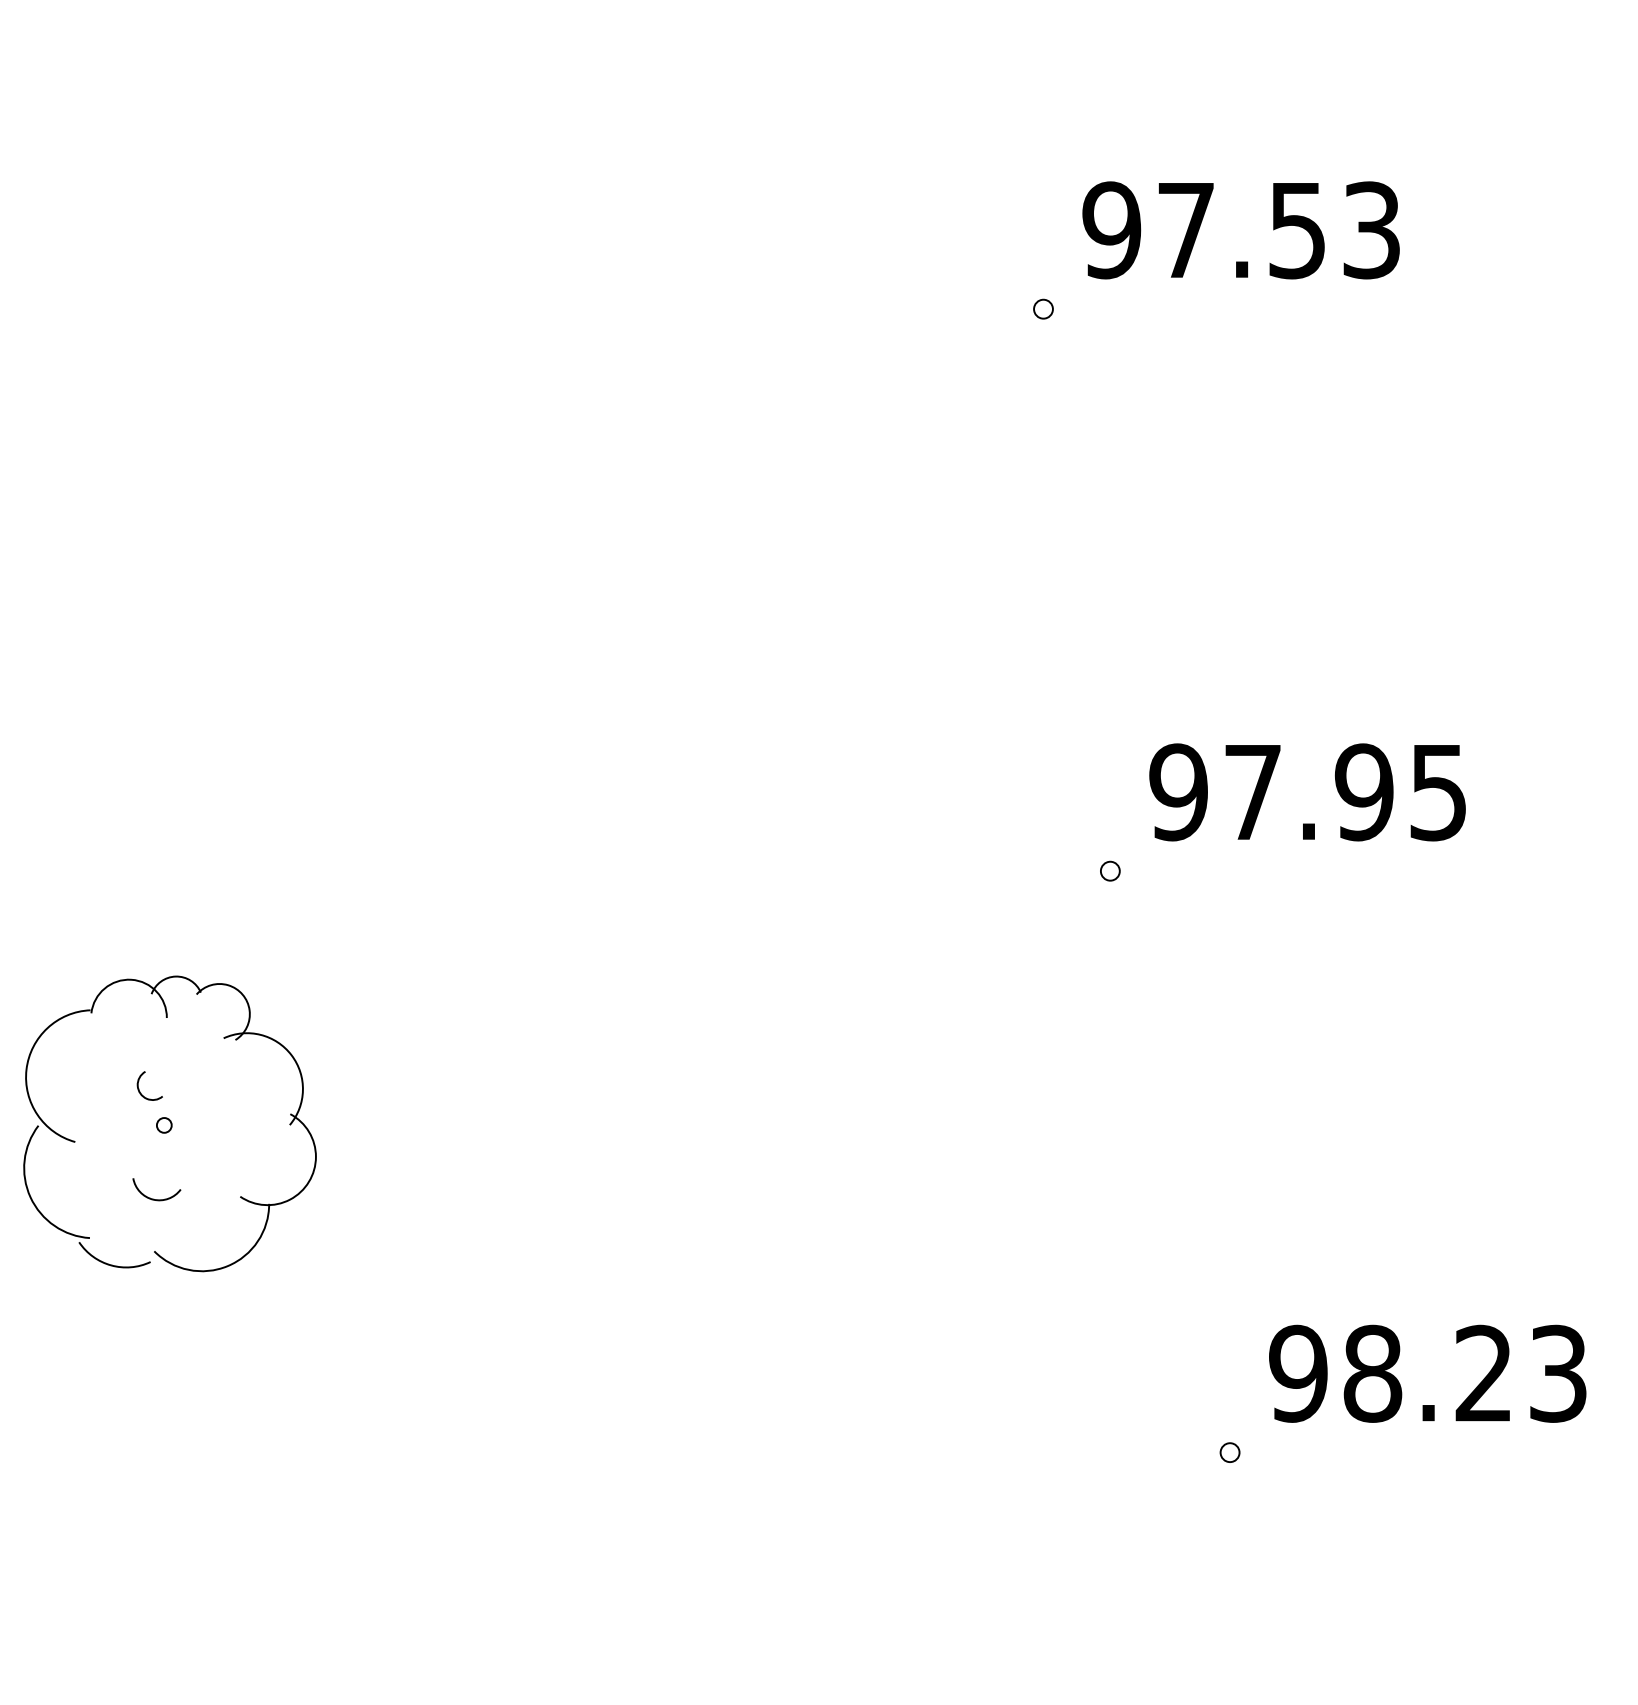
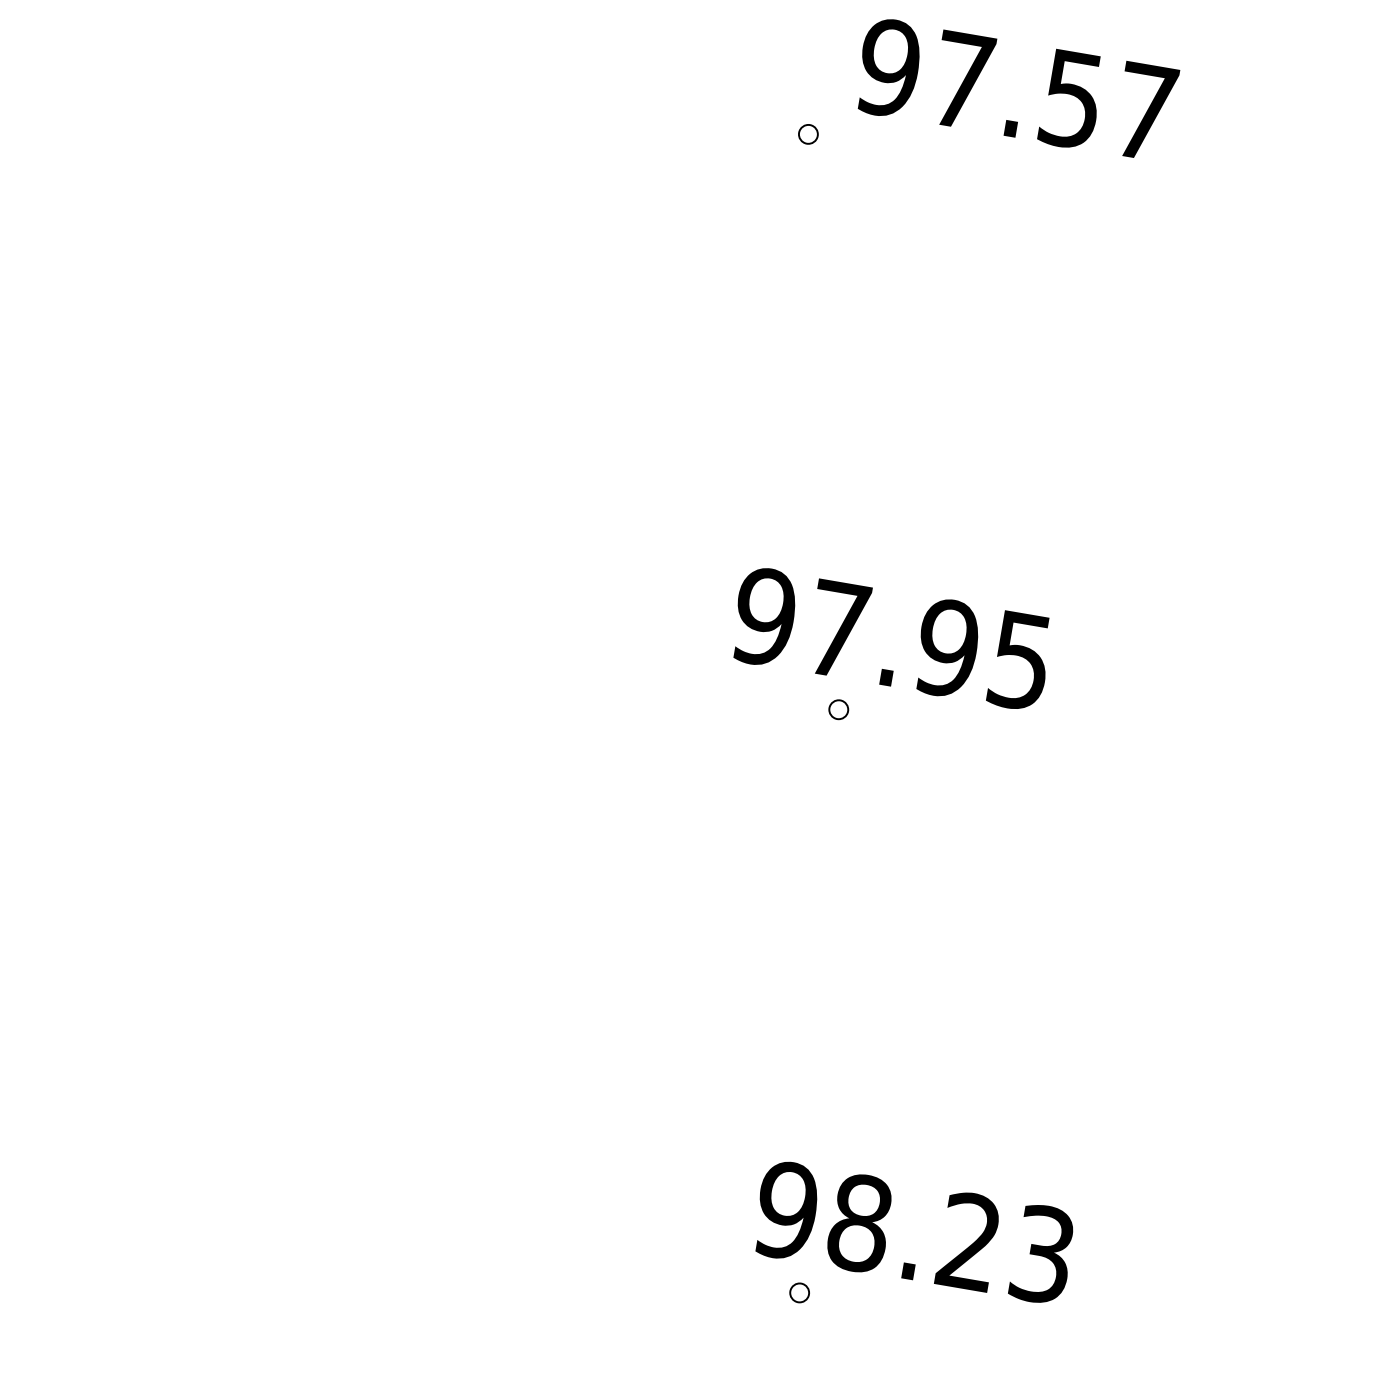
text: (1371, 230) -> (1144, 112), 97.53 -> 97.57
text: (1307, 792) -> (891, 638), moved
part: (1110, 870) -> (839, 709), moved
text: (1427, 1373) -> (913, 1232), moved

